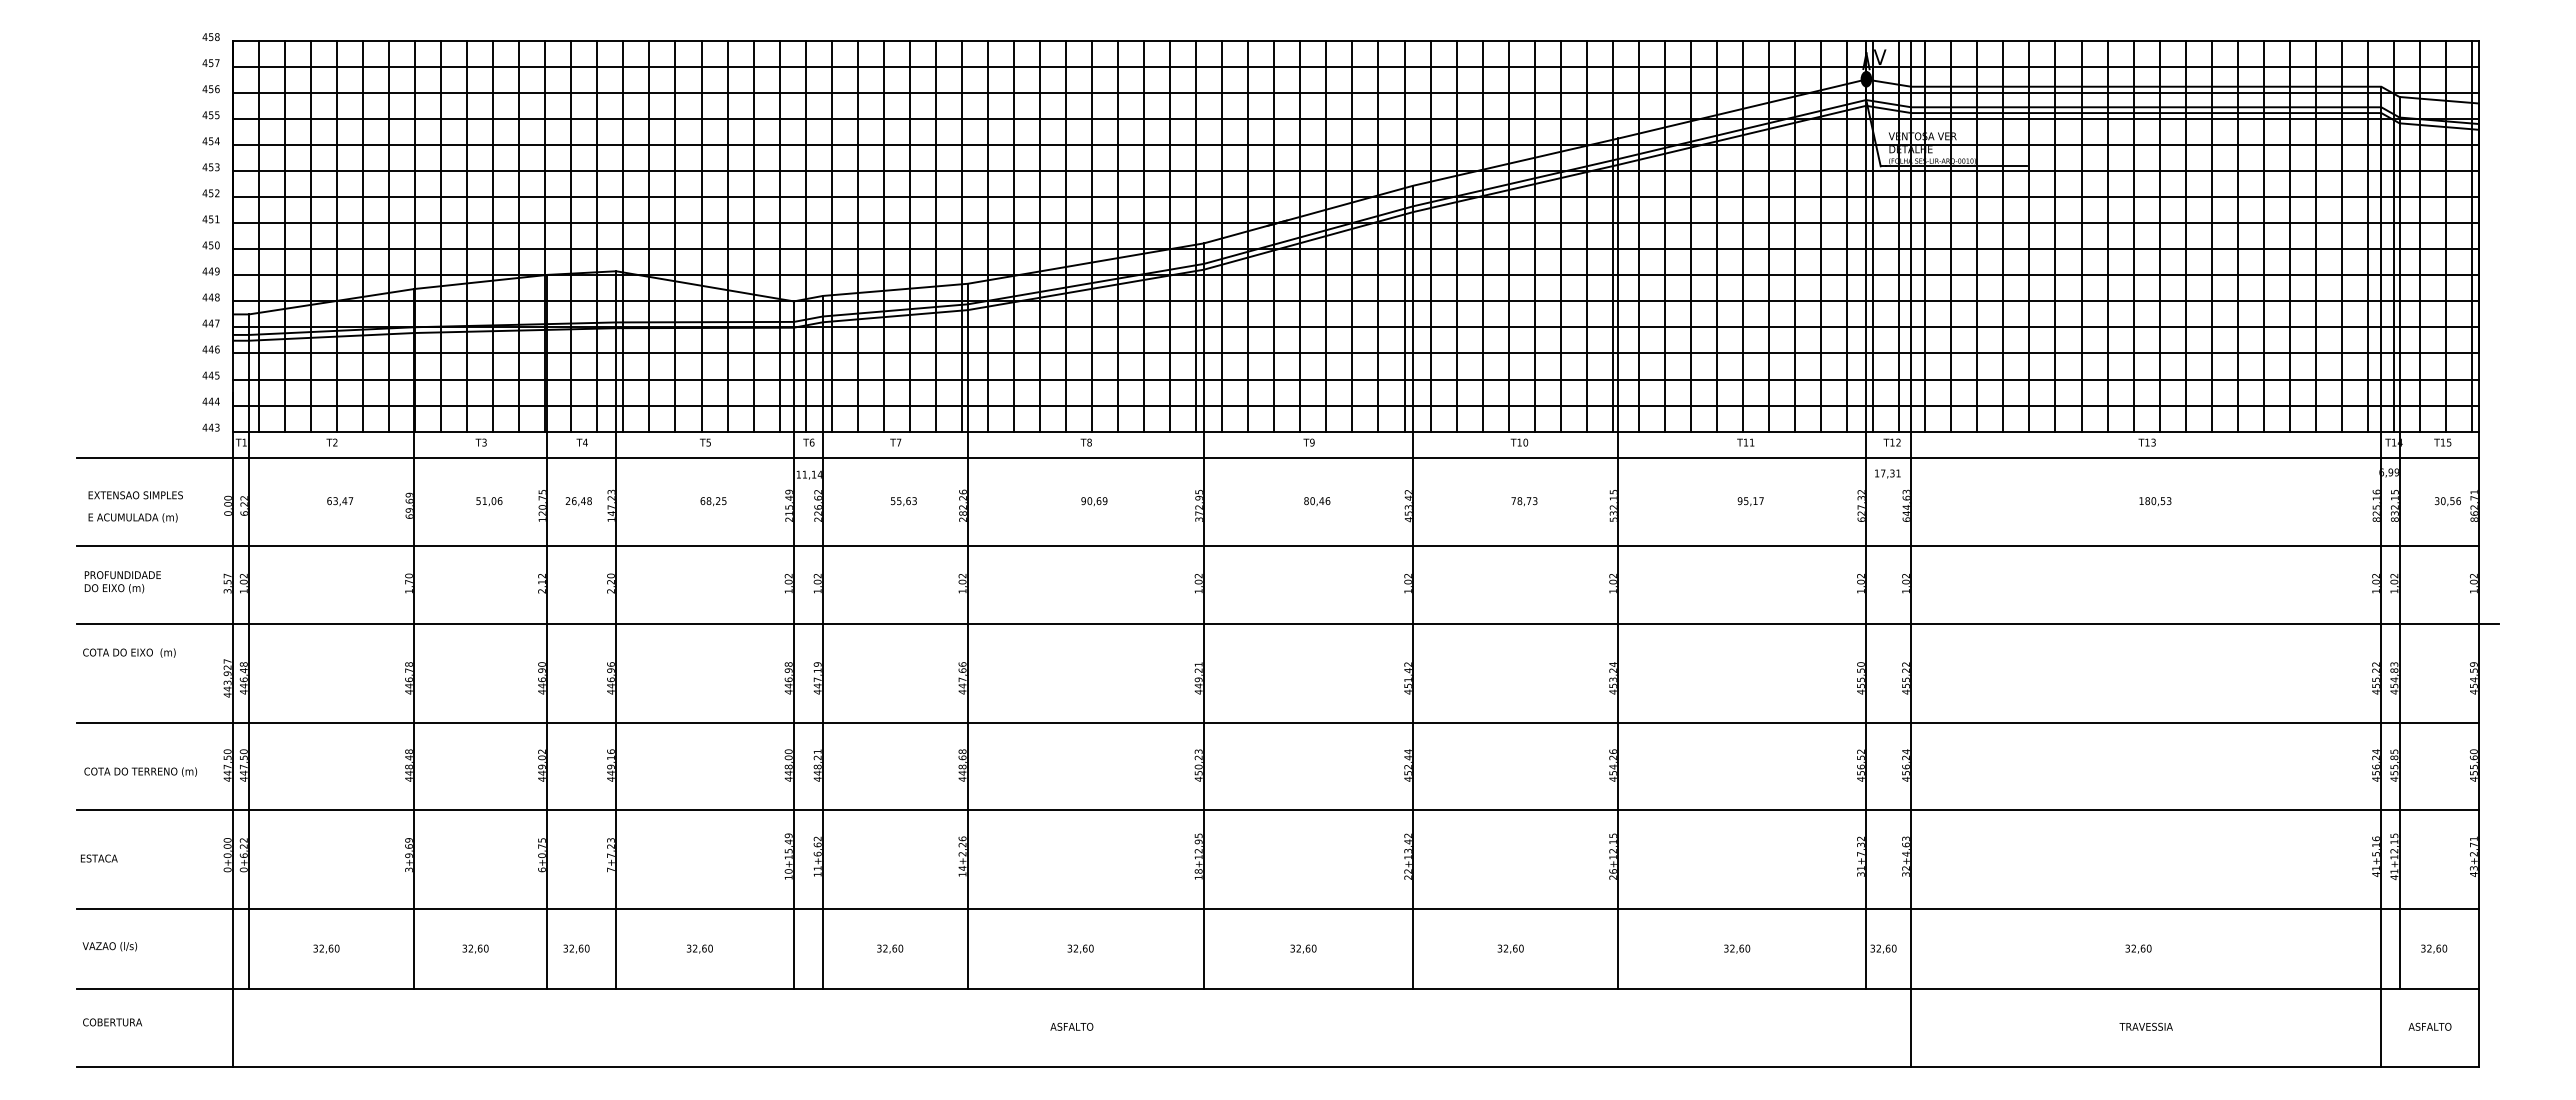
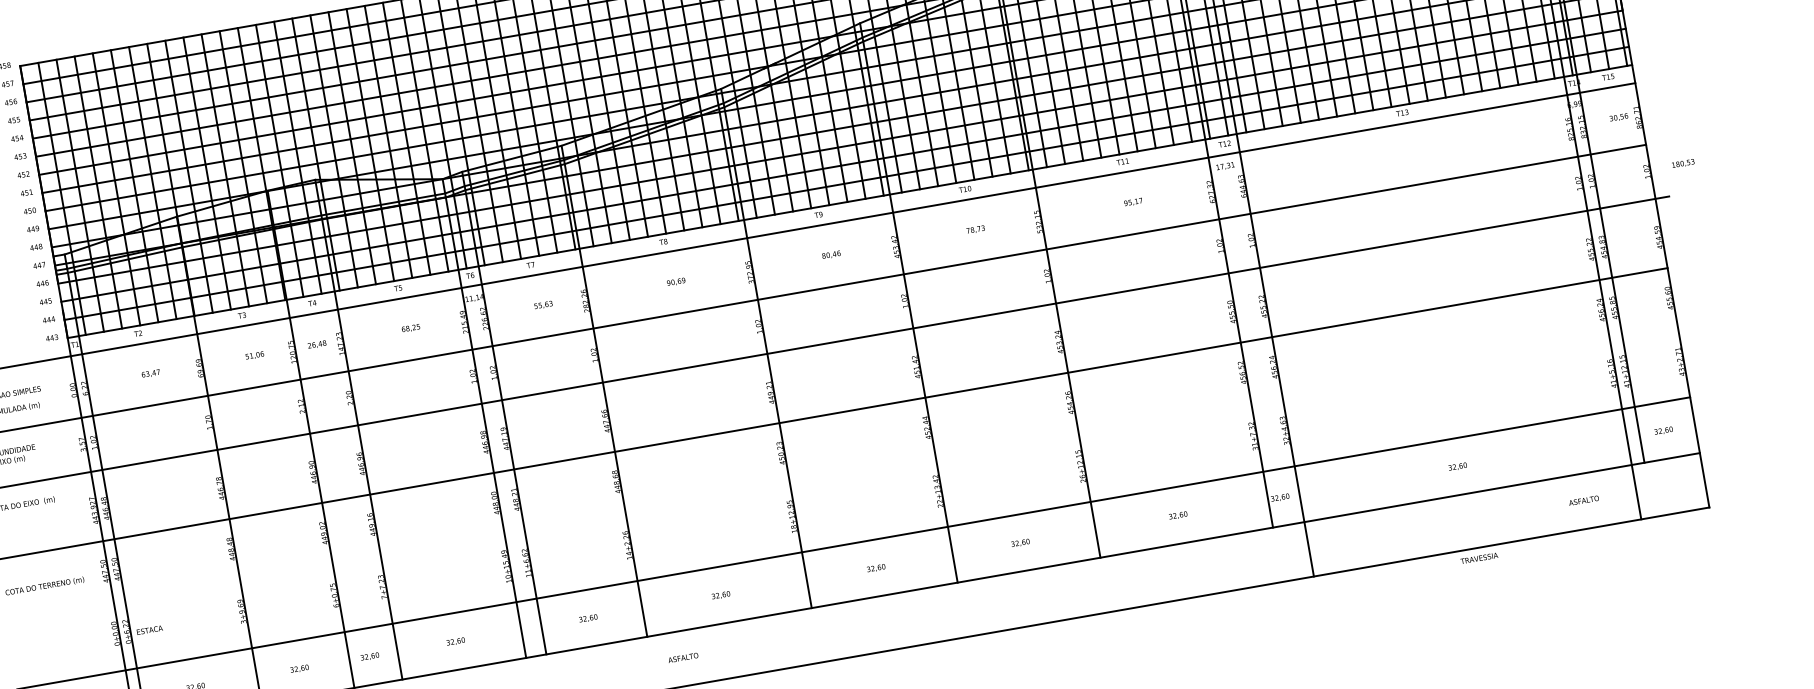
text: (2155, 501) -> (1683, 163), moved
line: (1278, 809) -> (841, 474), removed
text: (99, 858) -> (150, 630), moved
text: (1071, 1026) -> (683, 657), moved
text: (2145, 1026) -> (1478, 558), moved
text: (2429, 1026) -> (1583, 500), moved

